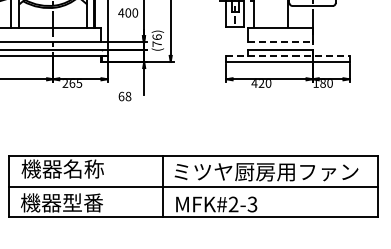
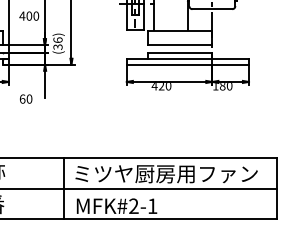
line: (280, 42) -> (180, 45), dashed -> solid
text: (156, 44) -> (57, 47), (76) -> (36)
line: (288, 55) -> (188, 58), dashed -> solid
text: (128, 96) -> (29, 99), 68 -> 60
text: (252, 204) -> (152, 206), MFK#2-3 -> MFK#2-1

